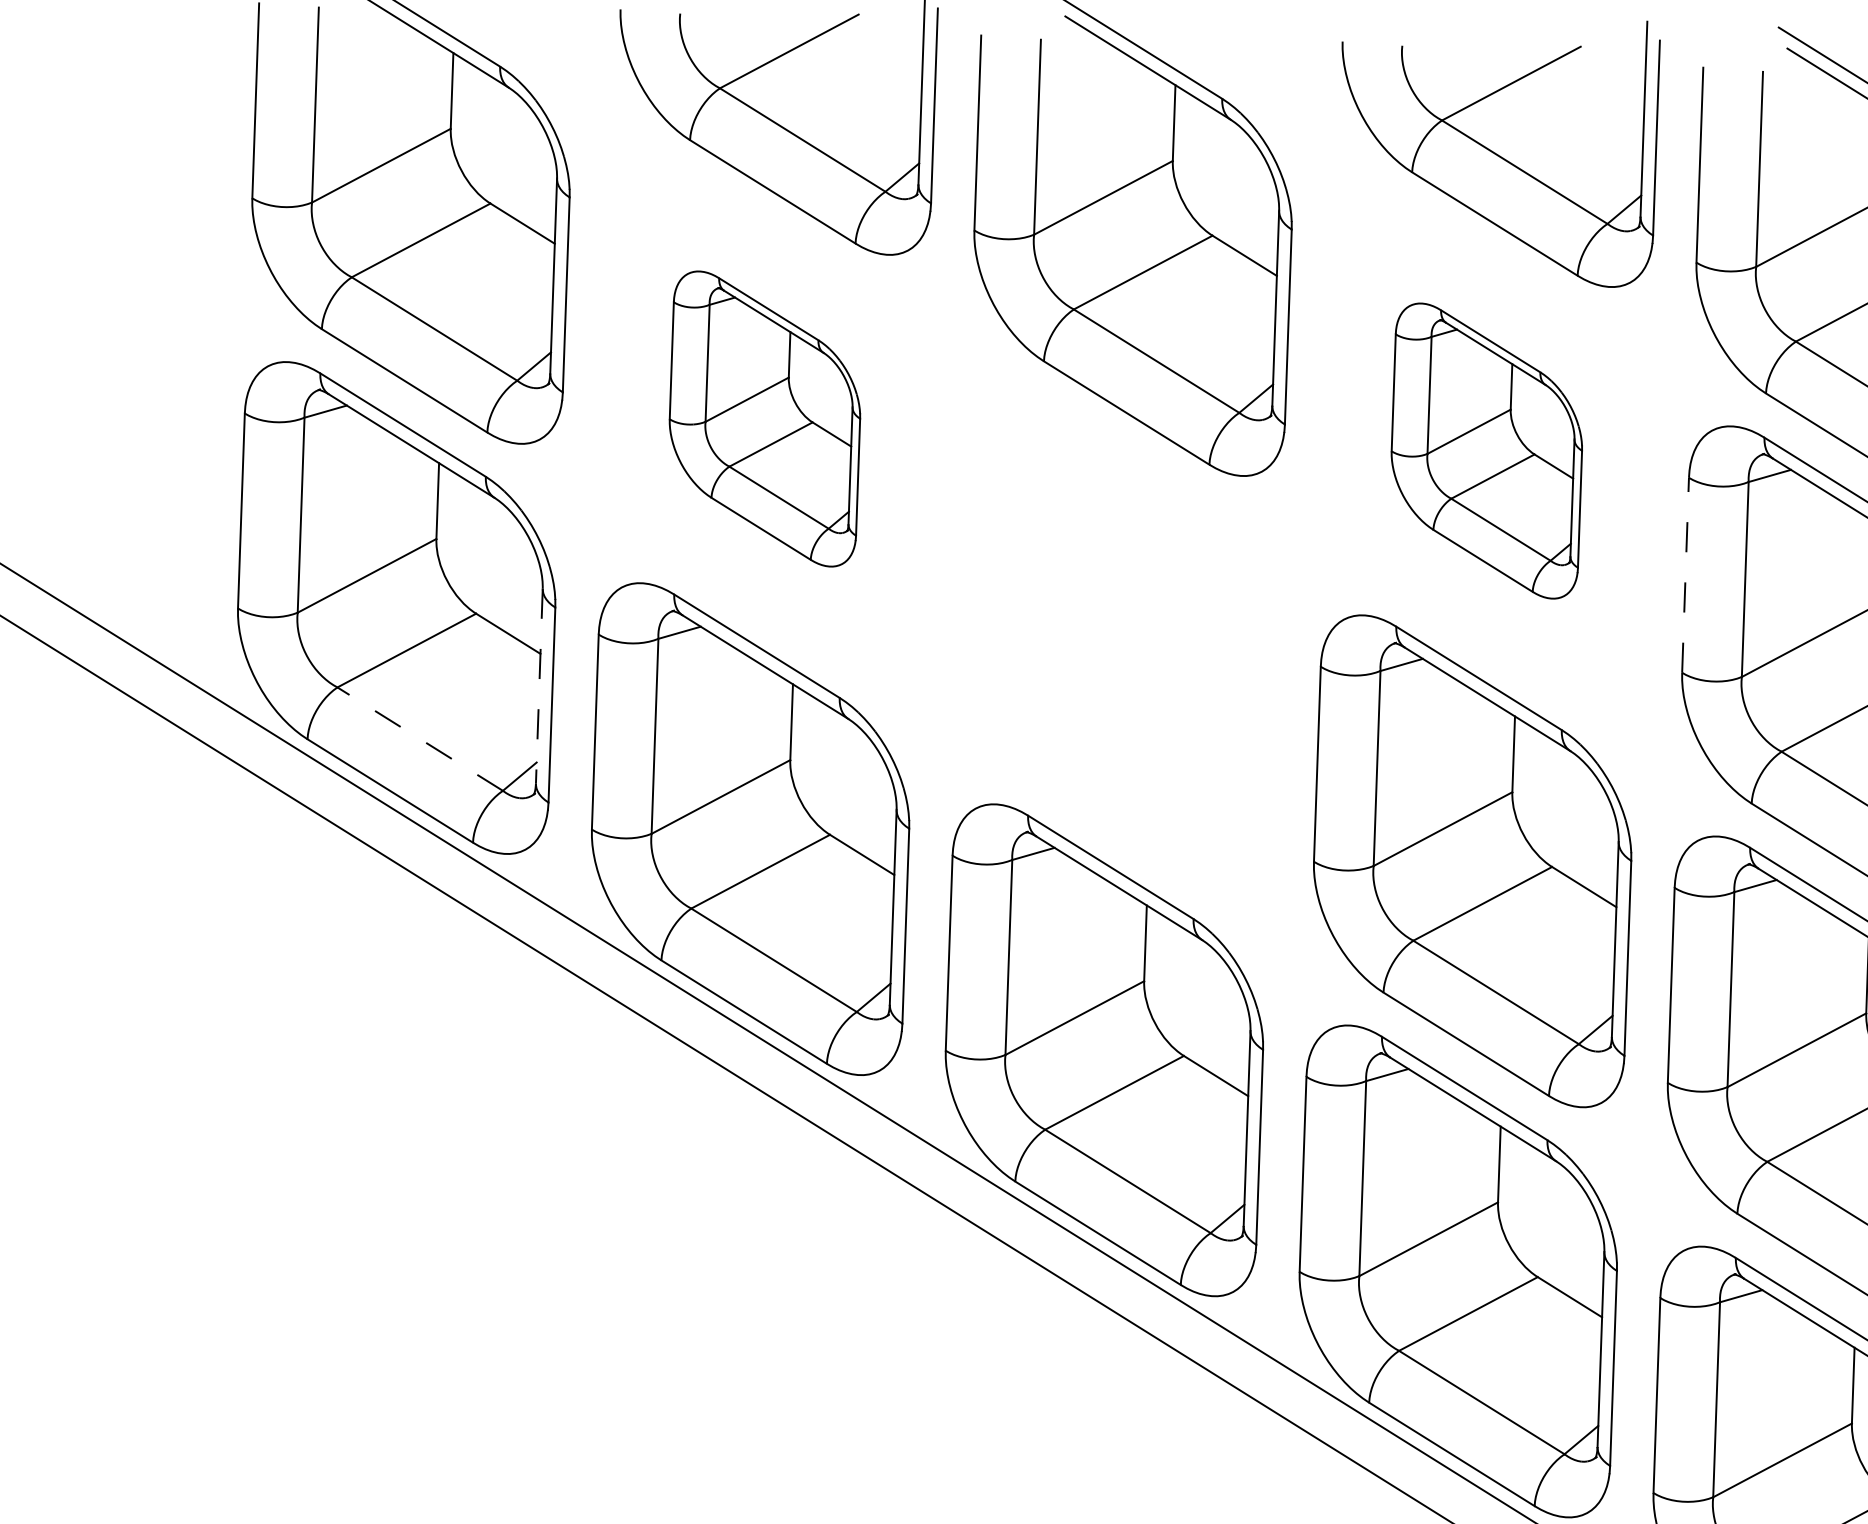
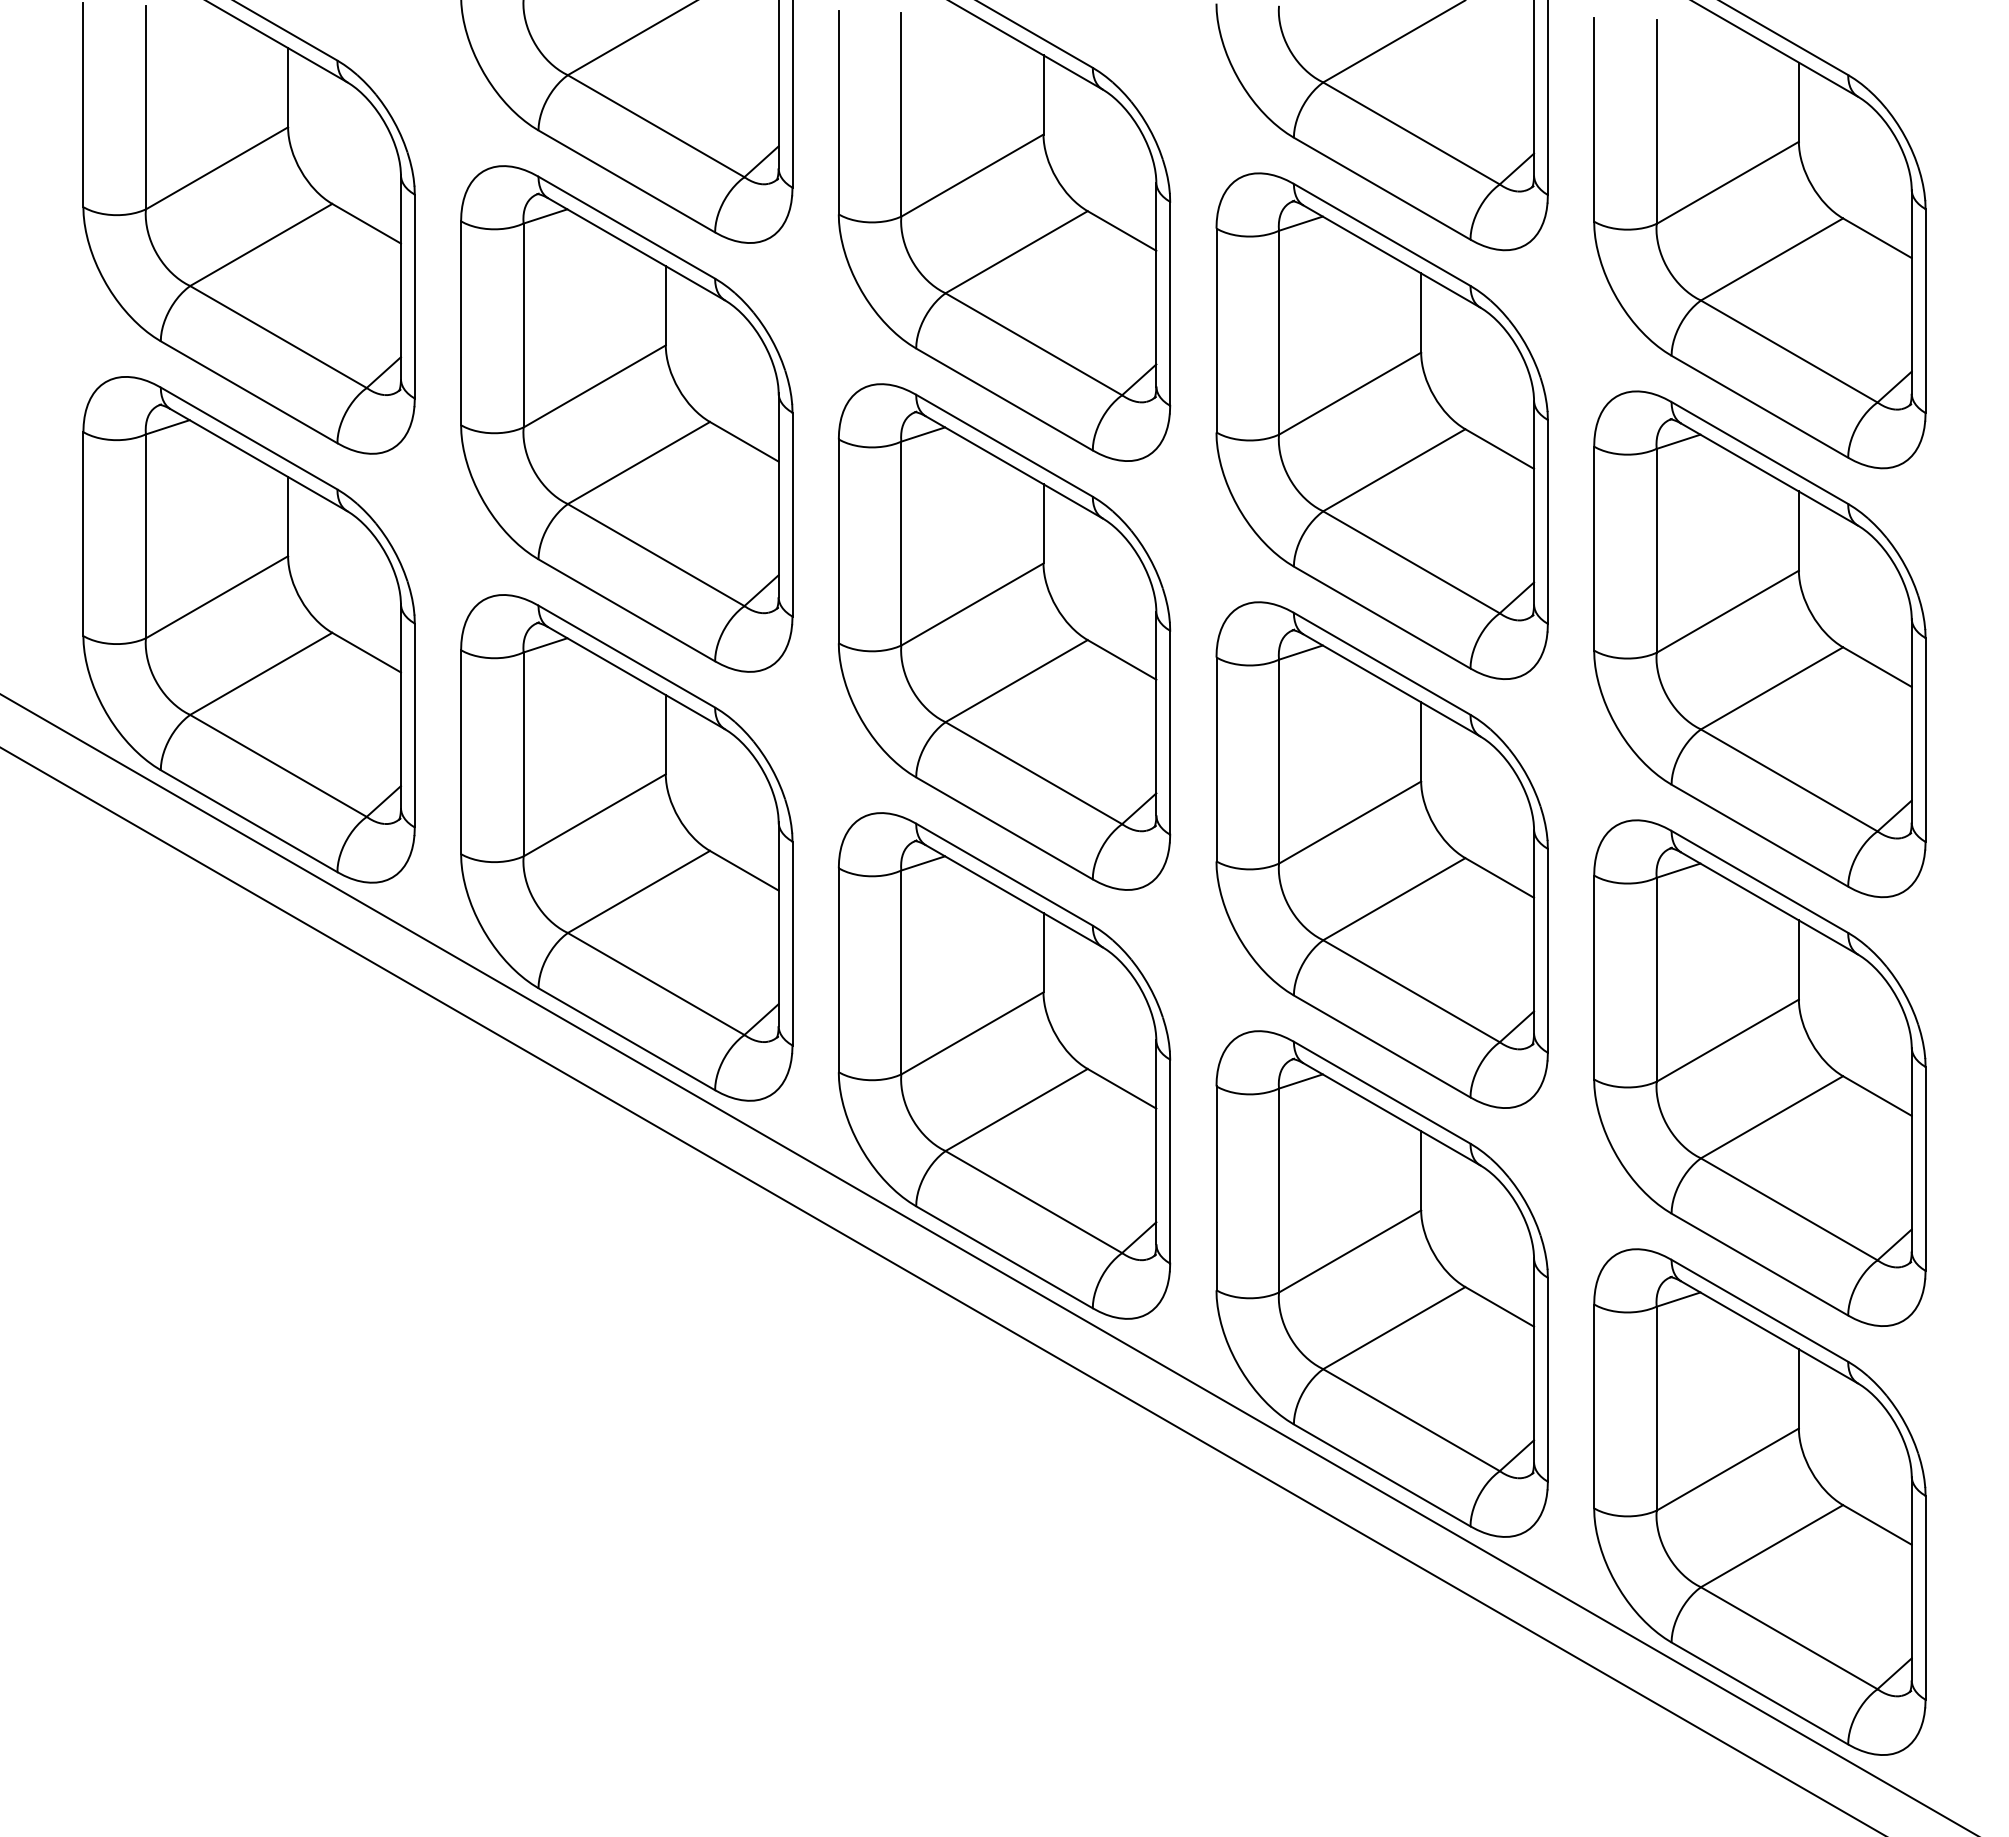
part: (764, 418) -> (626, 418), size x1.67
part: (1486, 450) -> (1381, 425), size x1.67
line: (1685, 575) -> (1594, 548), dashed -> solid
part: (1118, 639) -> (1004, 636), added
line: (538, 686) -> (400, 706), dashed -> solid
line: (420, 738) -> (278, 765), dashed -> solid

